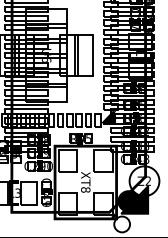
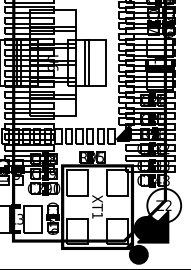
text: (85, 189) -> (97, 215), XT8 -> XT1
fill: (122, 224) -> (139, 254), added

